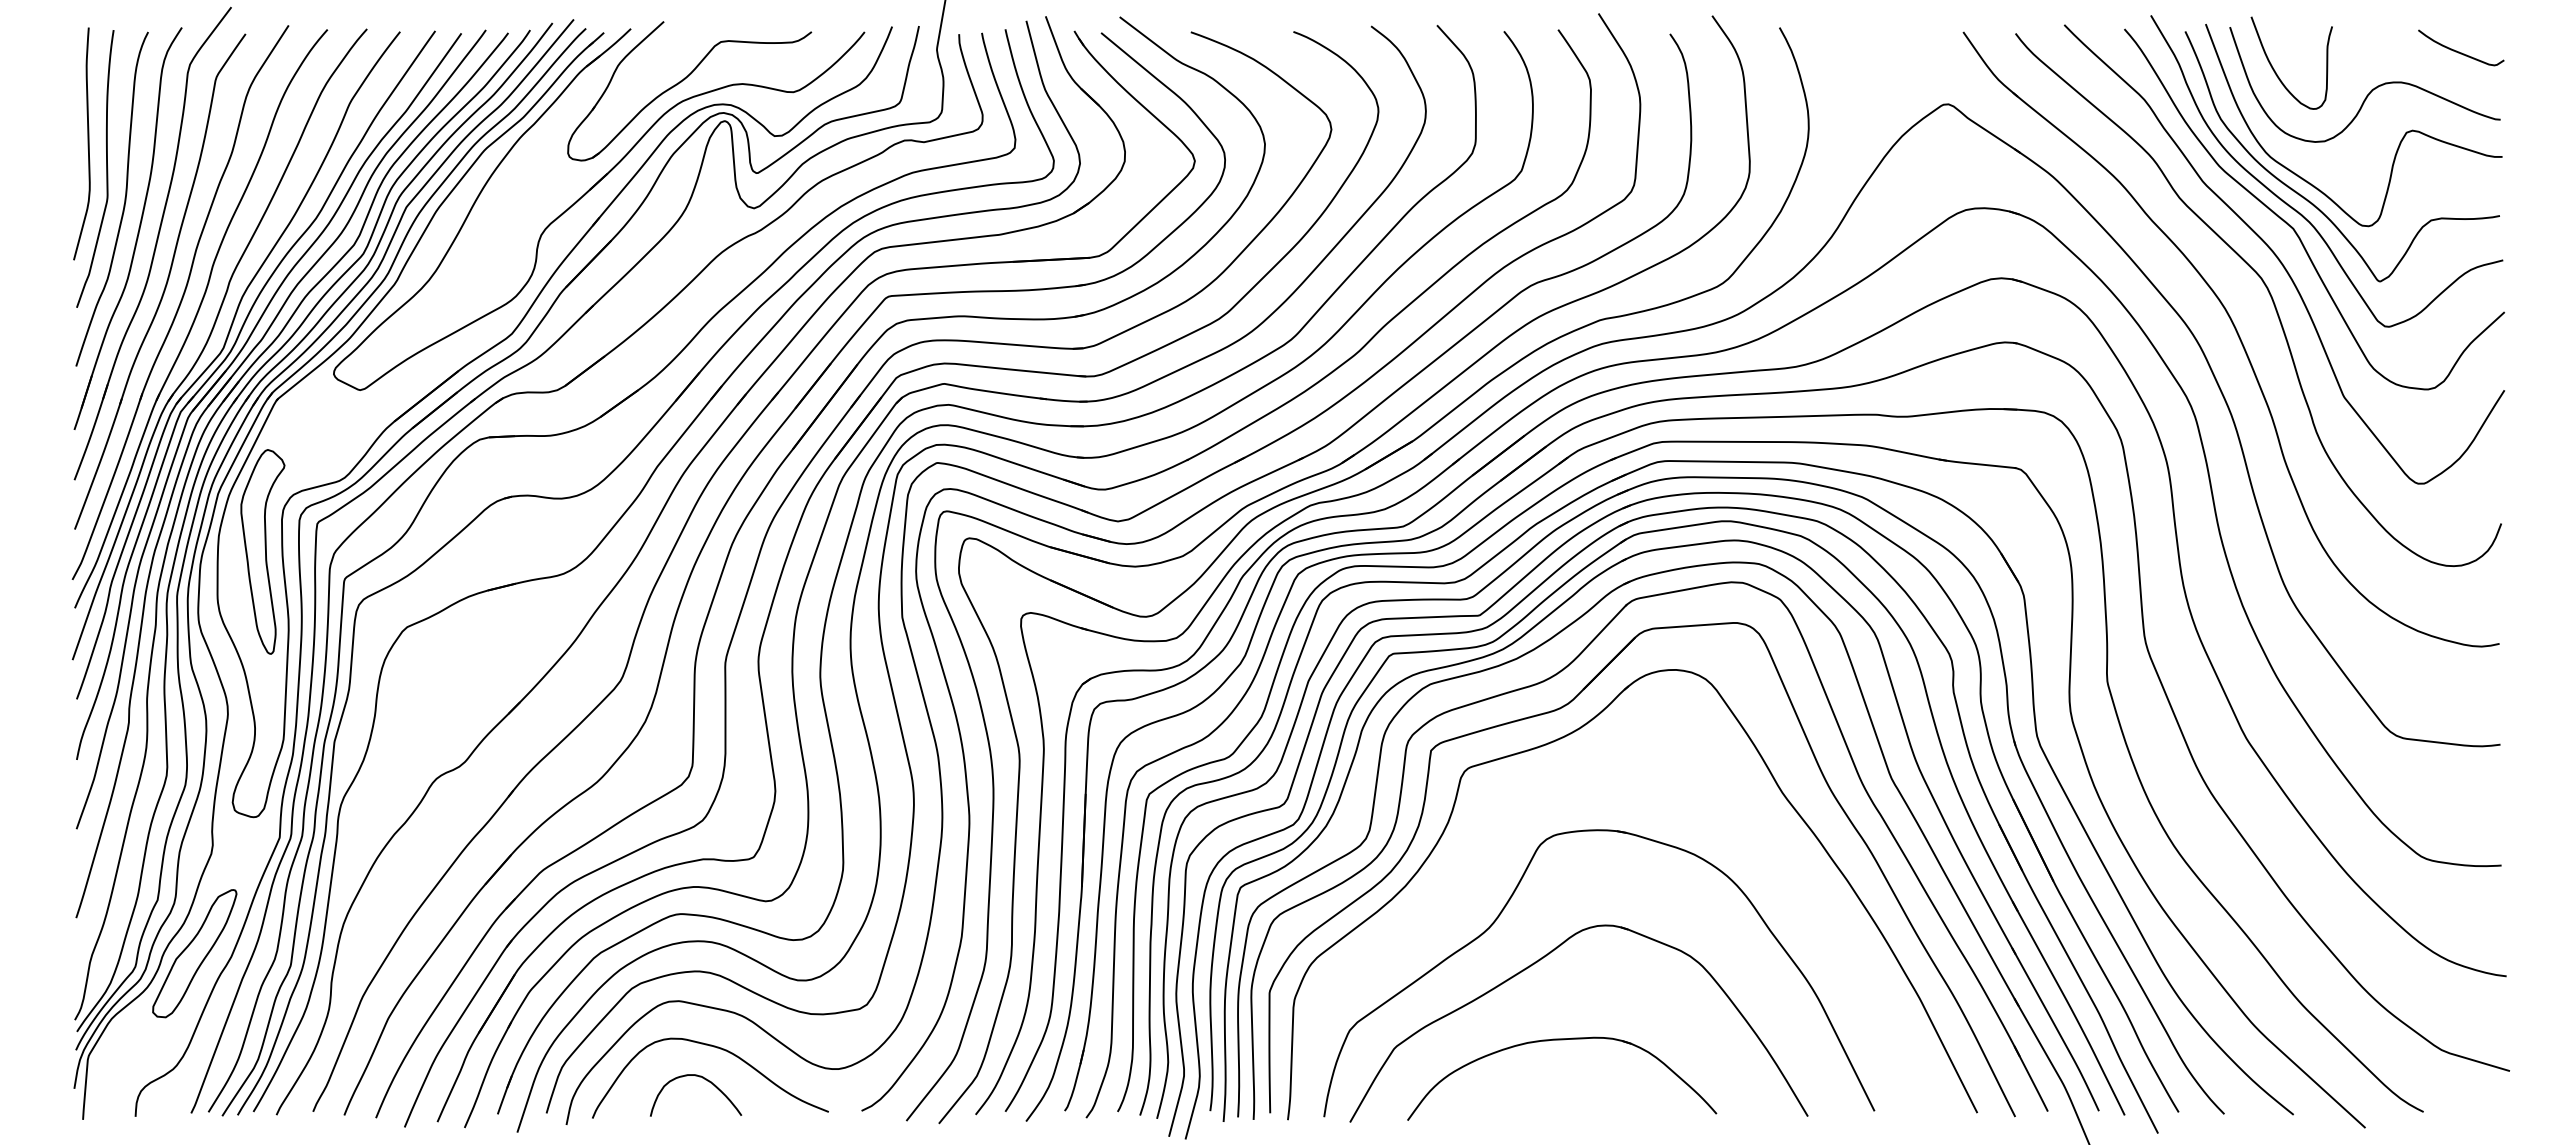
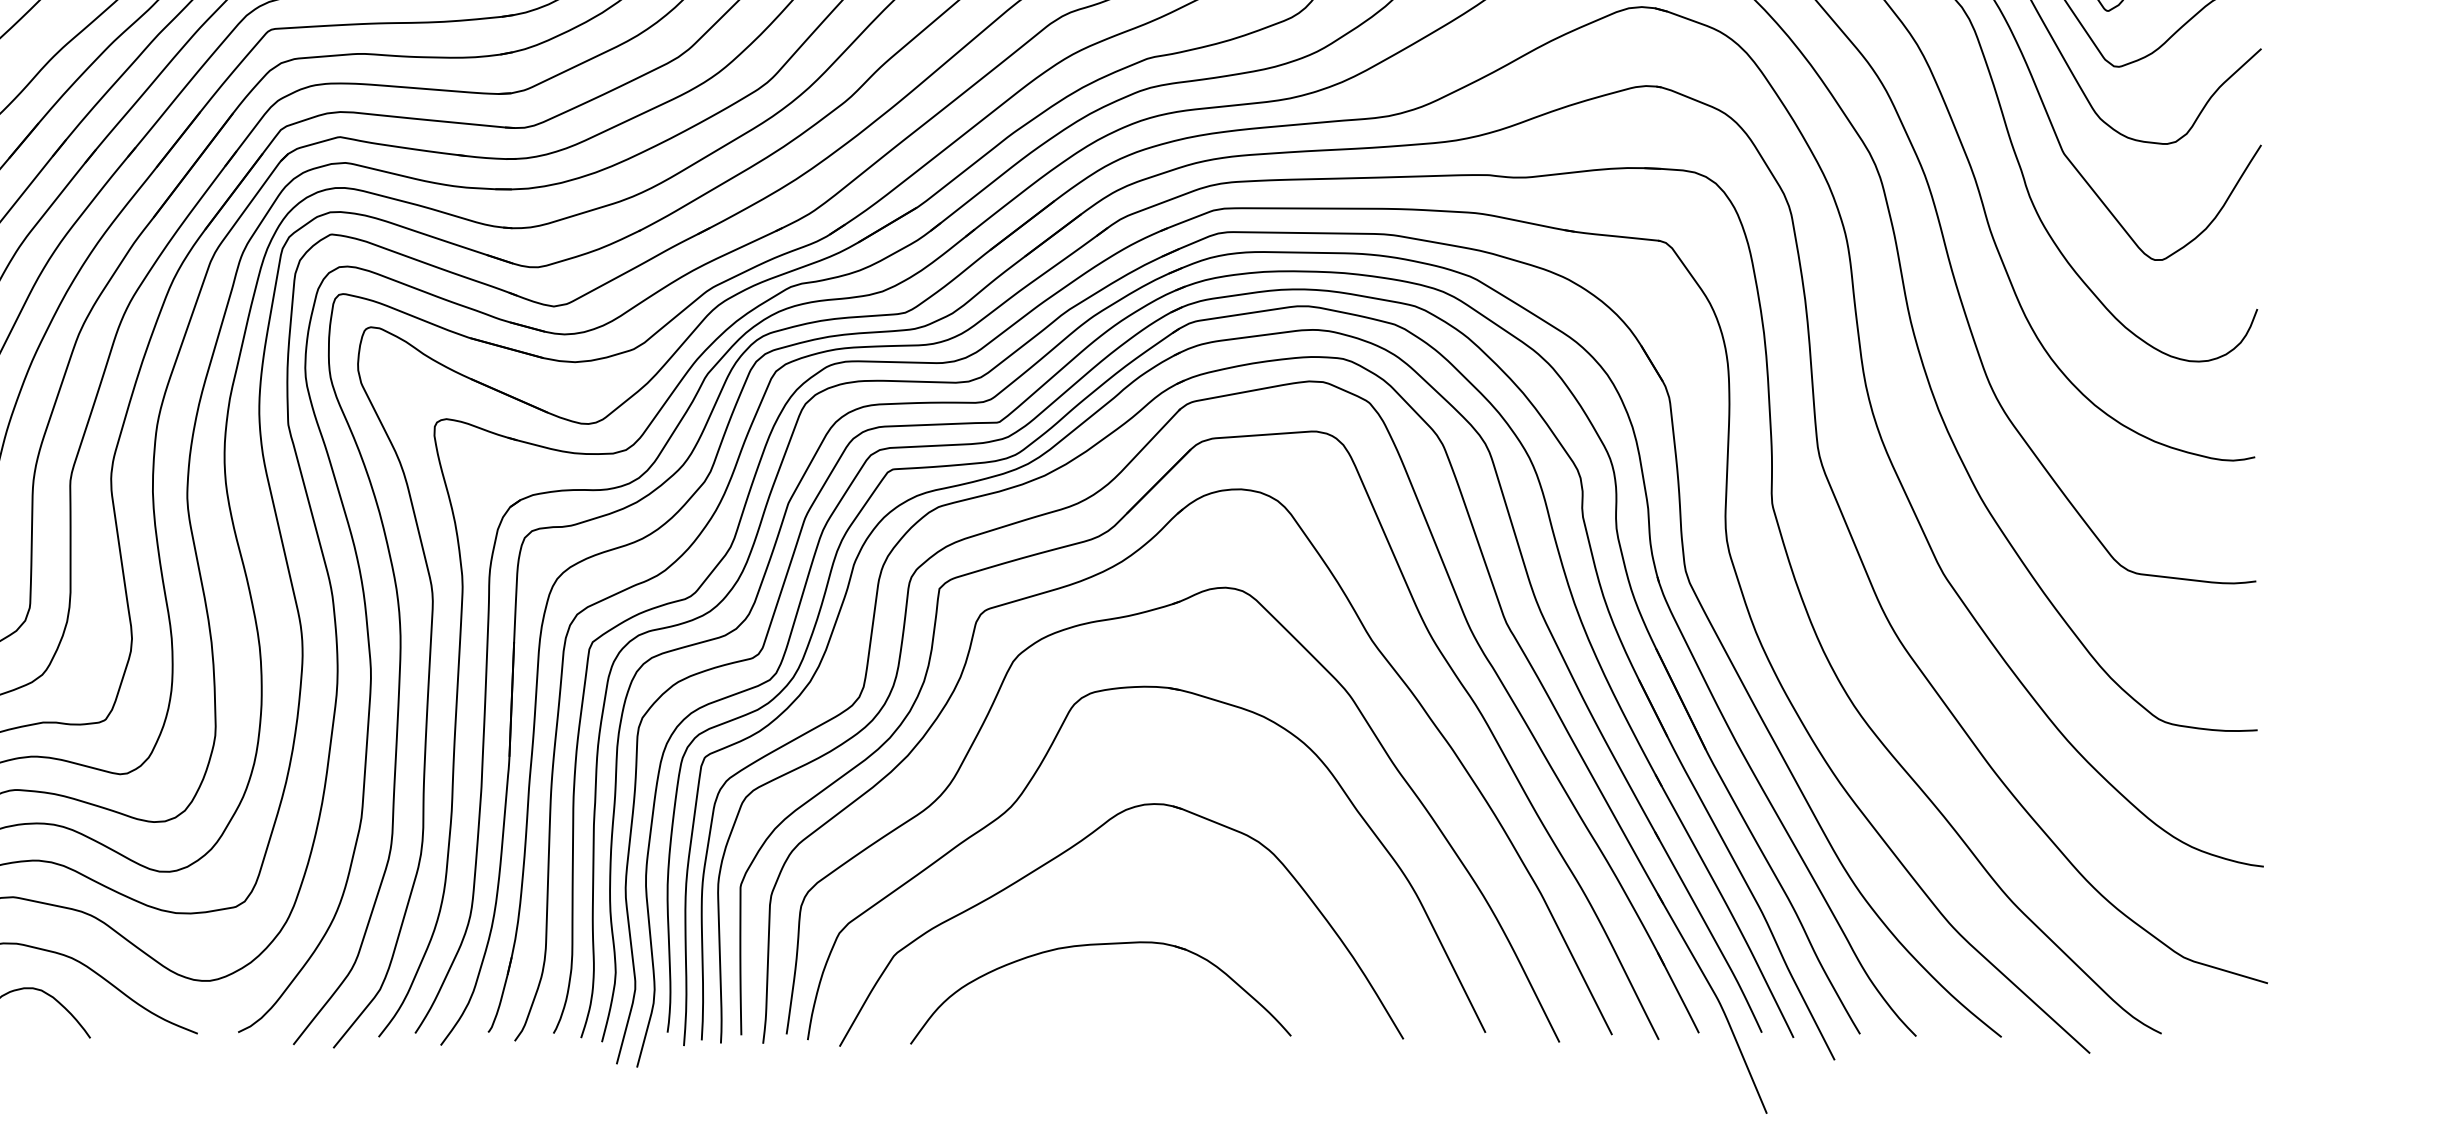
part: (1587, 773) -> (1132, 616), added

